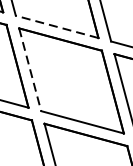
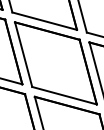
line: (56, 27) -> (44, 21), dashed -> solid
line: (30, 70) -> (23, 55), dashed -> solid

